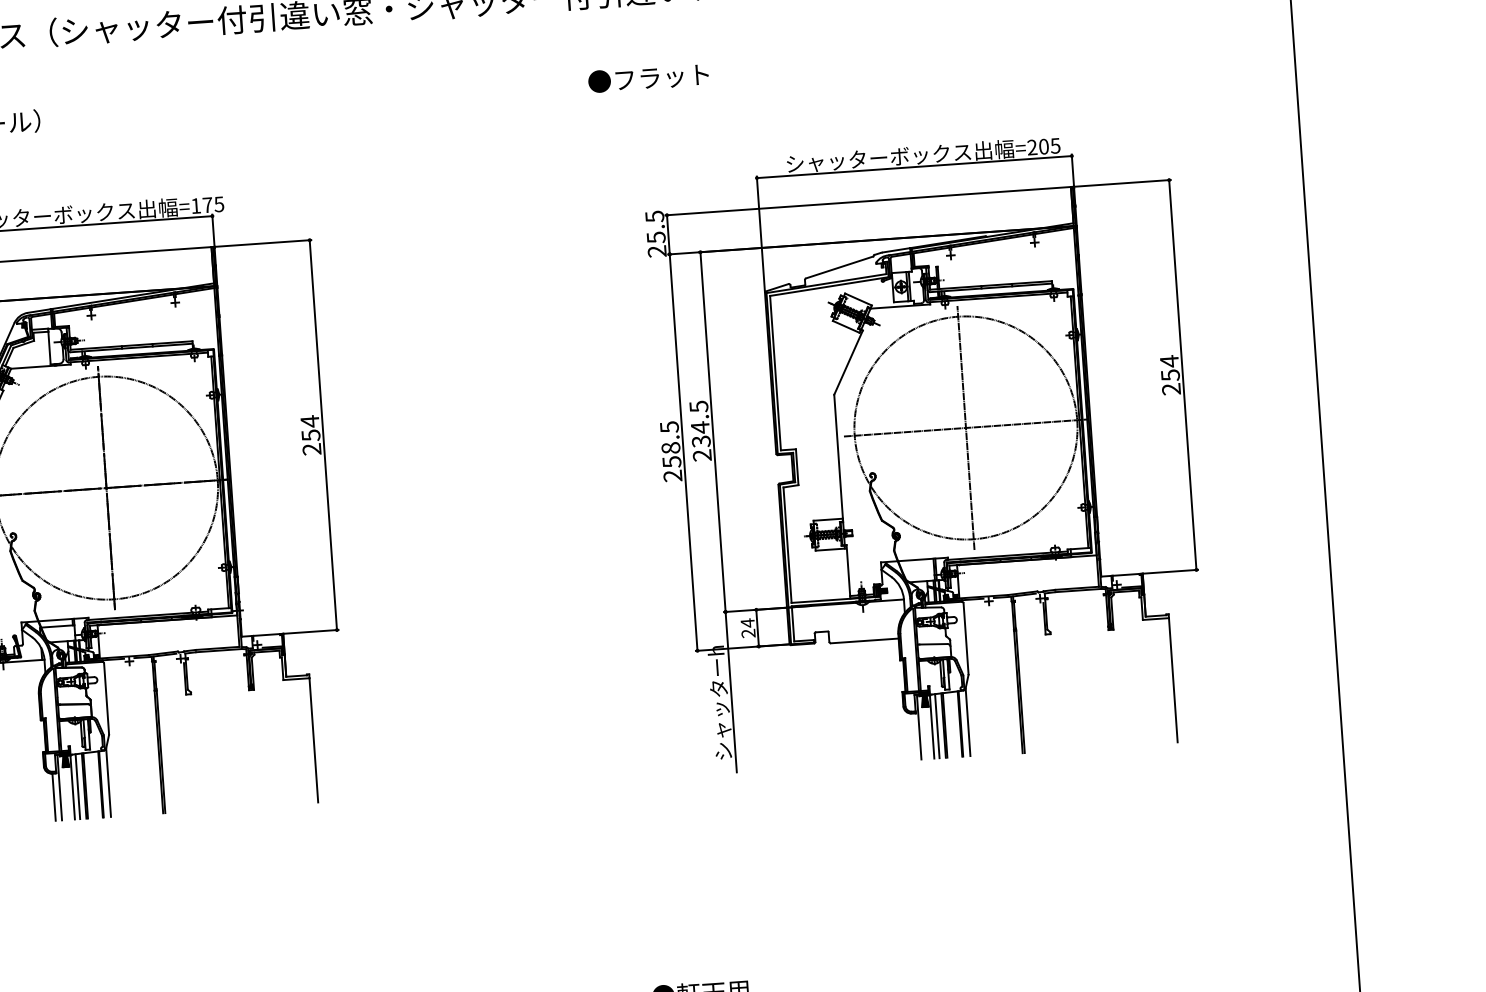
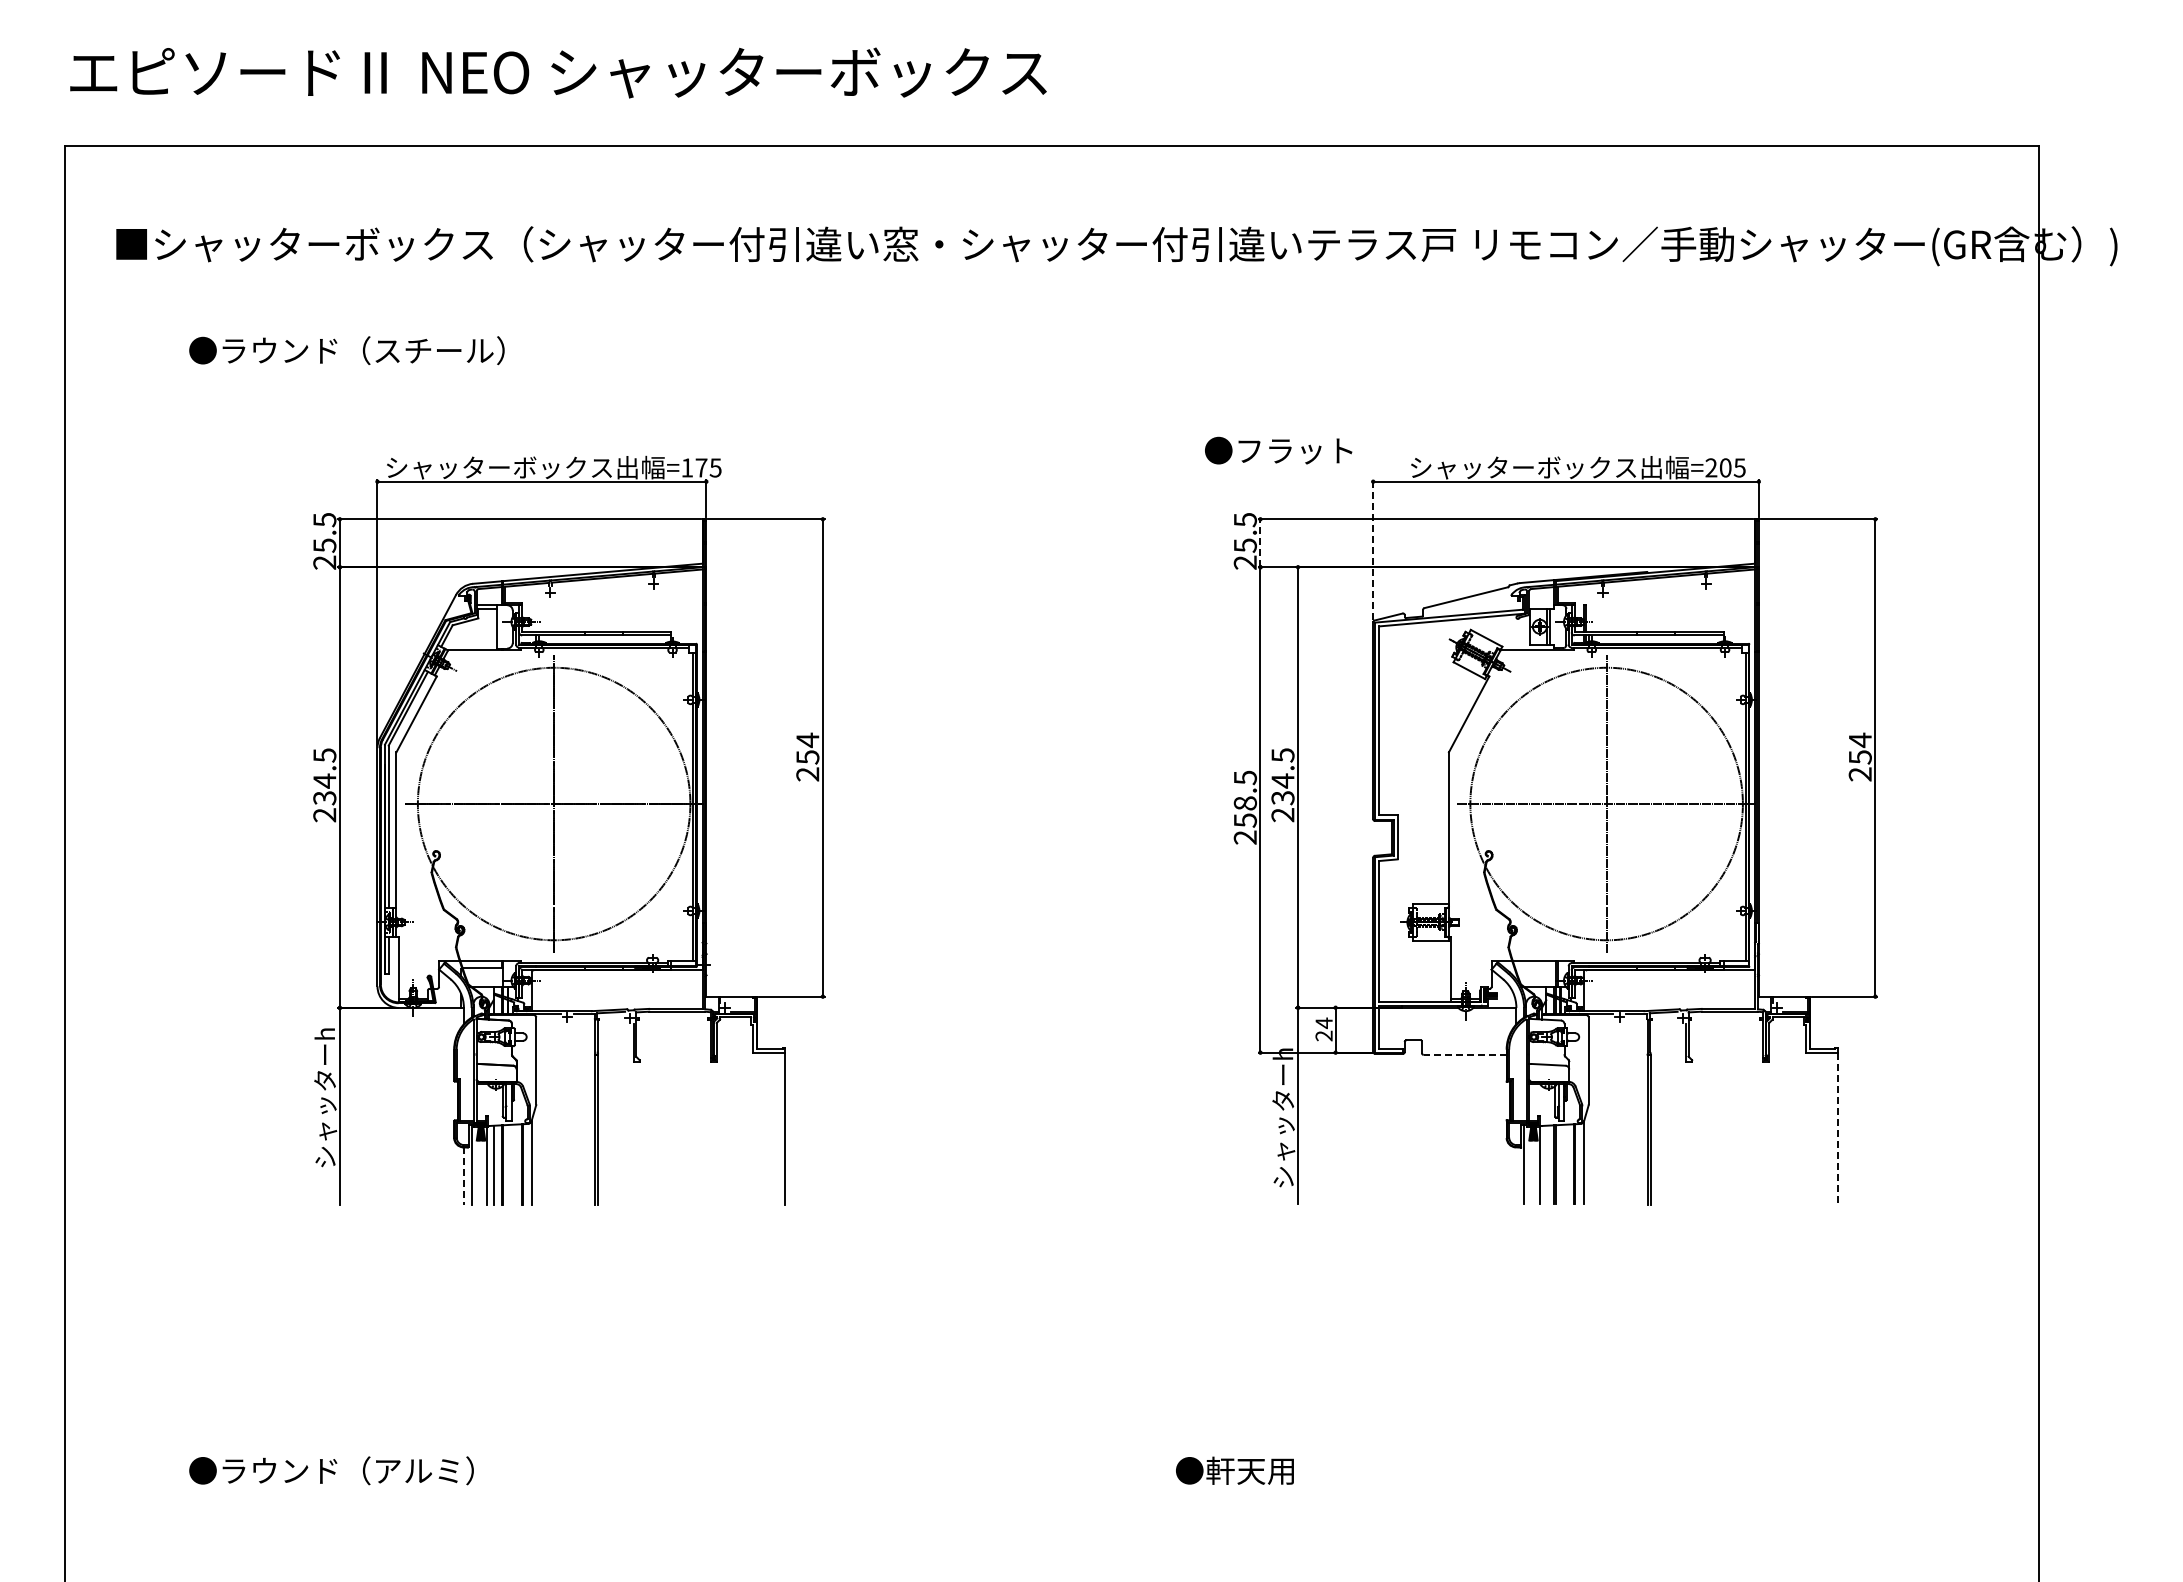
text: (648, 78) -> (1278, 450), moved
line: (761, 233) -> (1373, 549), solid -> dashed
line: (668, 235) -> (1260, 543), solid -> dashed
line: (864, 640) -> (1464, 1054), solid -> dashed
line: (1173, 680) -> (1837, 1129), solid -> dashed
line: (937, 725) -> (1546, 1164), removed
line: (53, 797) -> (463, 1176), solid -> dashed

